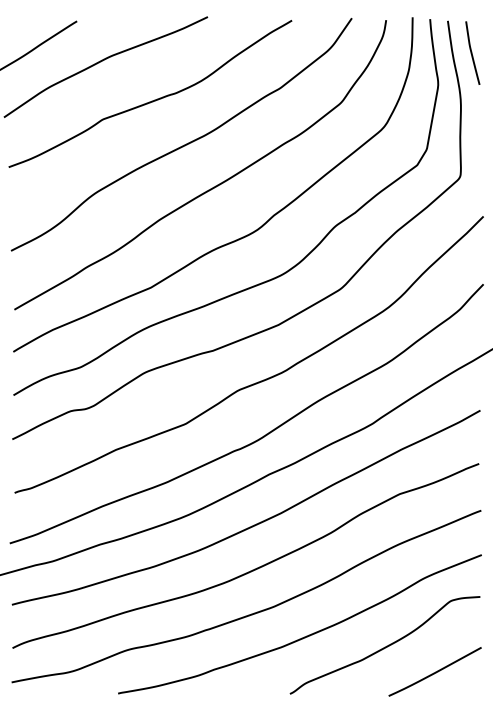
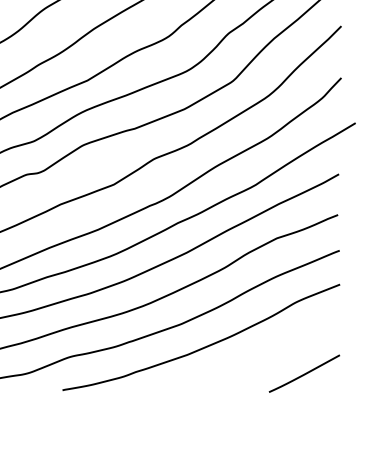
curve: (385, 646) -> (266, 354), removed

